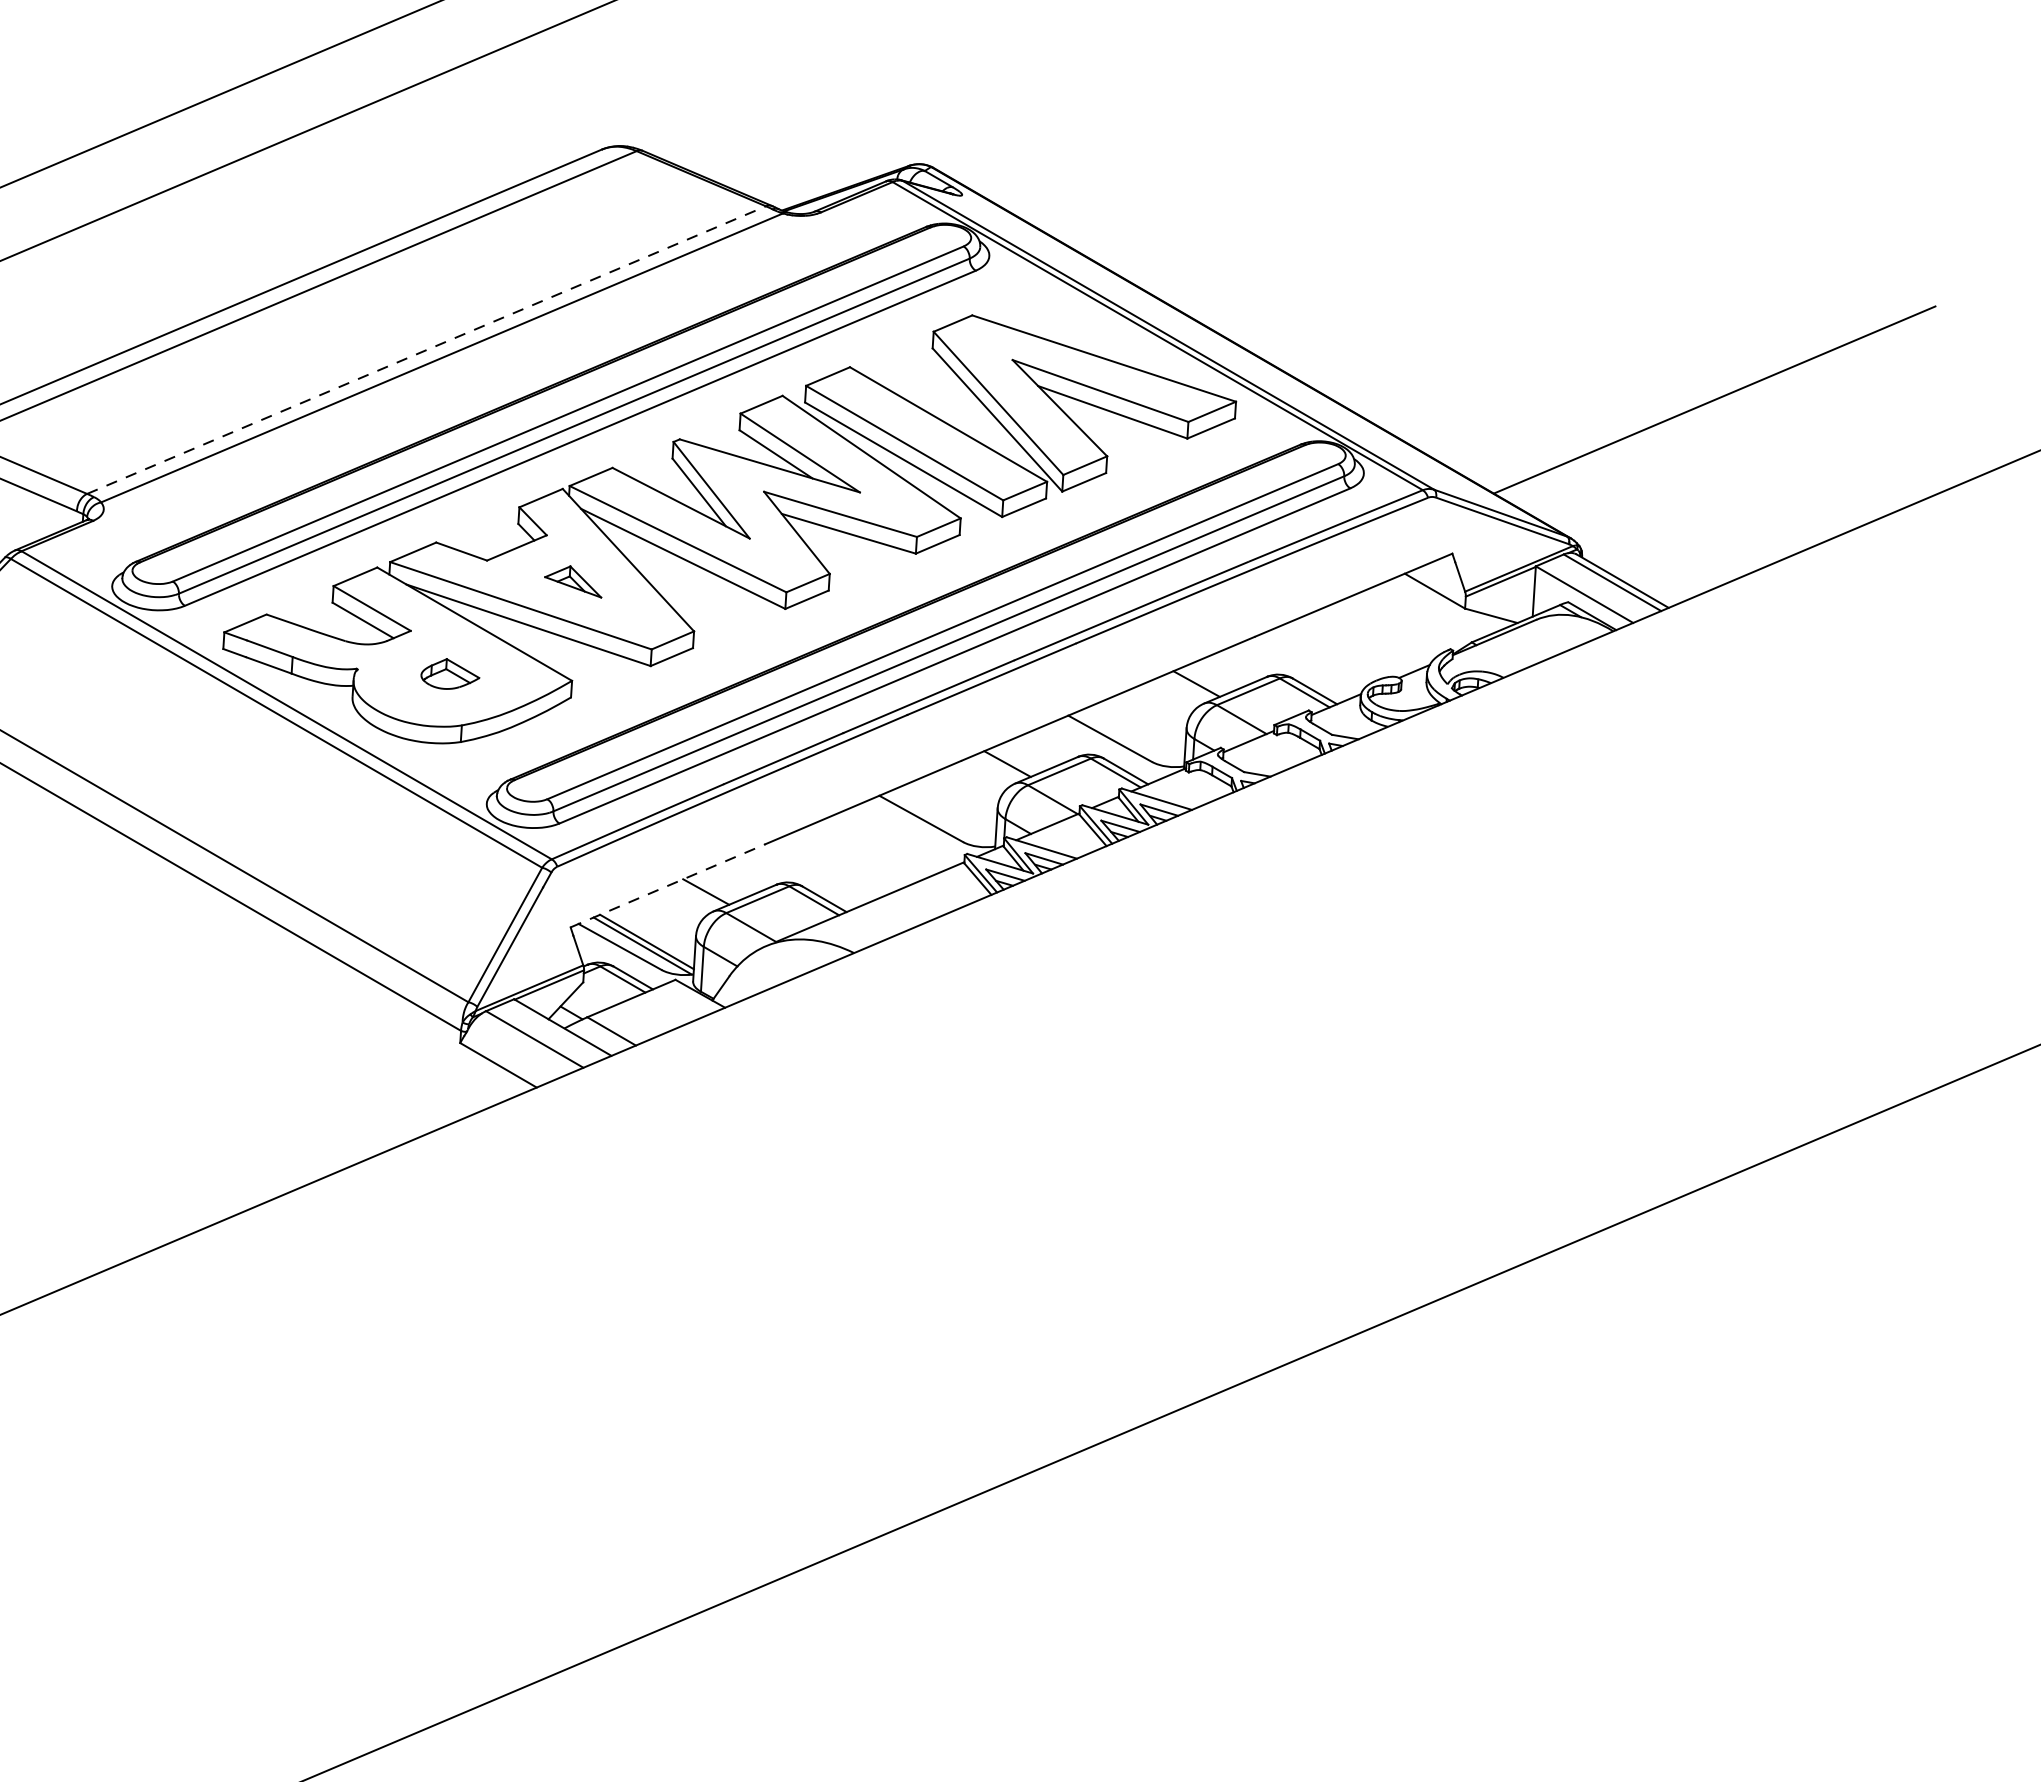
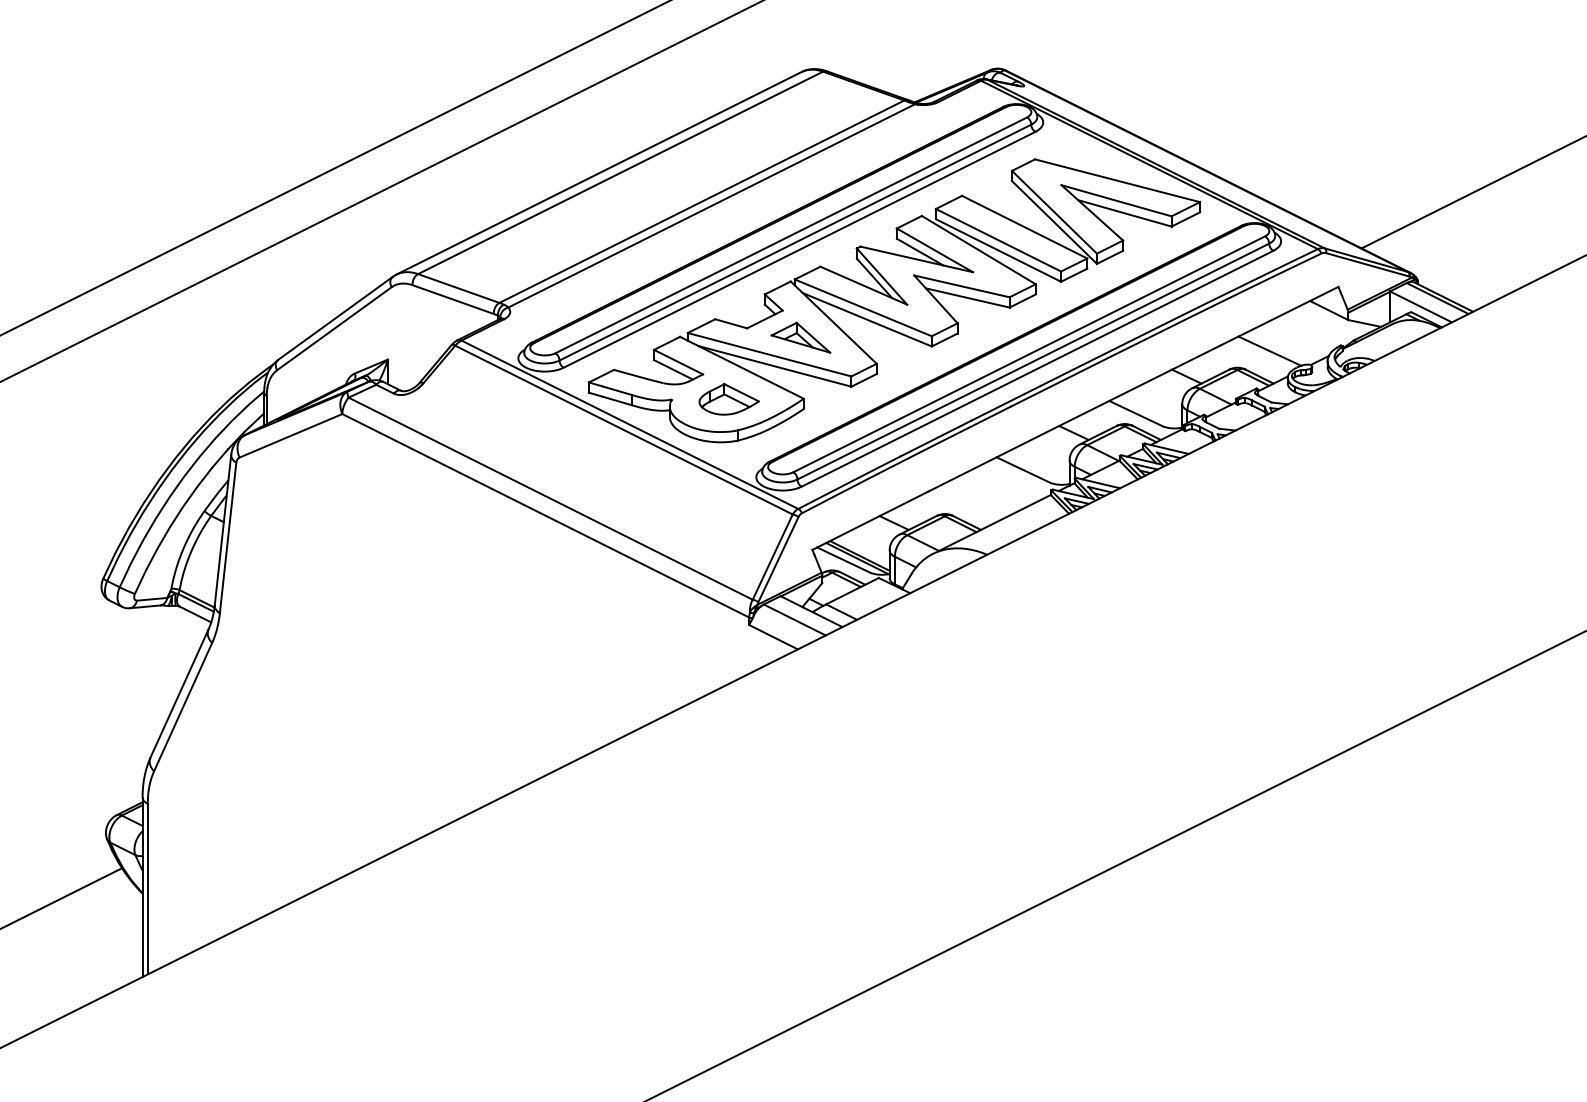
line: (427, 349) -> (702, 201), dashed -> solid
part: (572, 580) -> (800, 337), size x1.67
line: (1333, 649) -> (1269, 350), added
part: (449, 674) -> (728, 399), size x1.67
line: (669, 885) -> (871, 520), dashed -> solid

